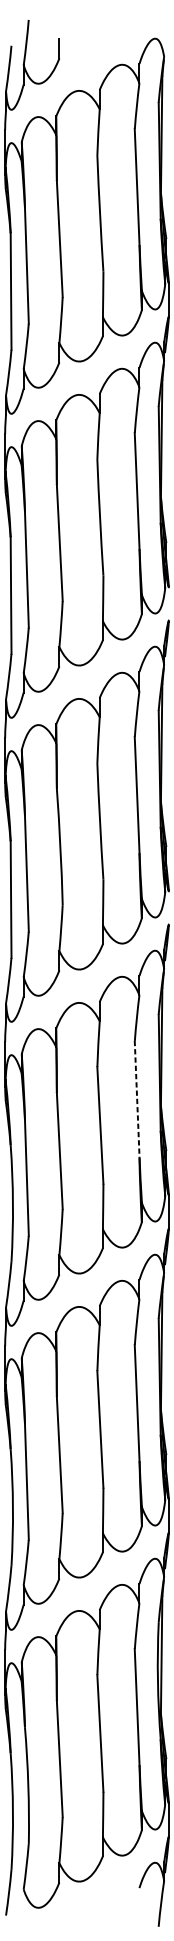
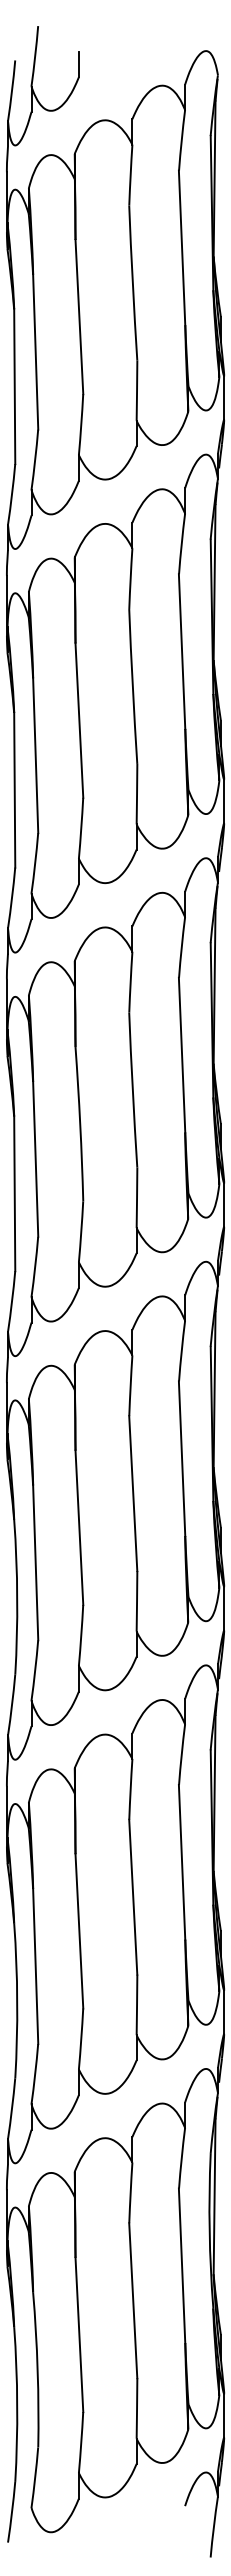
line: (169, 604) -> (224, 801), added
line: (169, 908) -> (224, 1205), added
line: (137, 1099) -> (182, 1459), dashed -> solid

